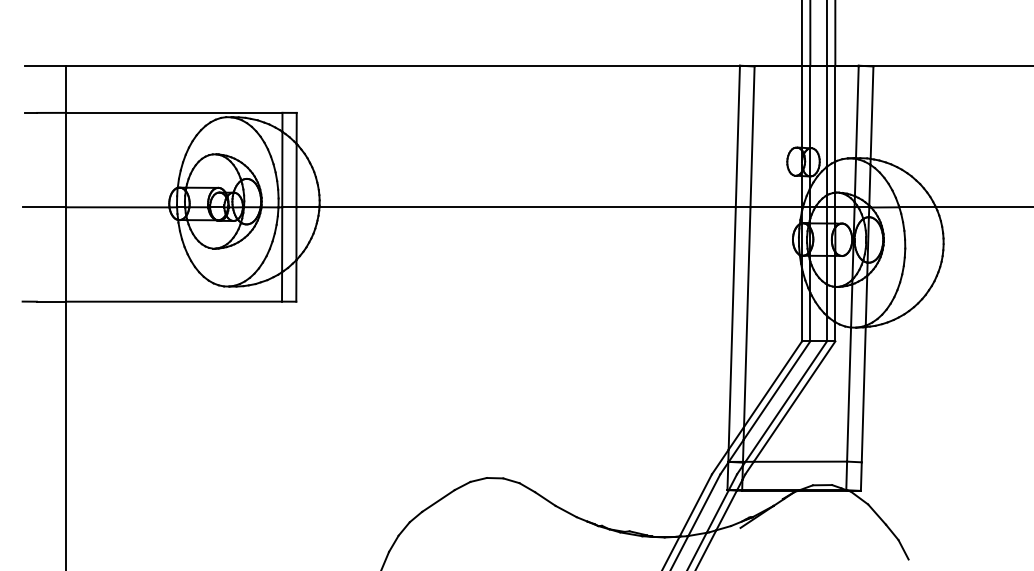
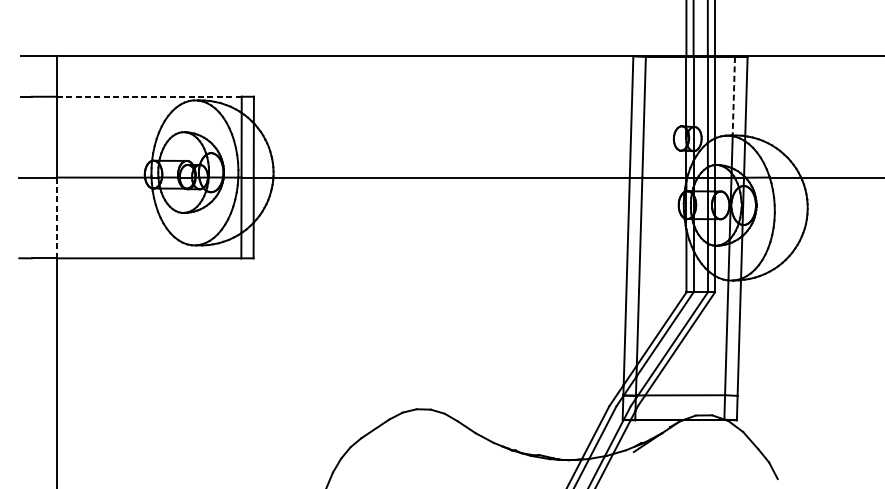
line: (174, 112) -> (149, 96), solid -> dashed
line: (857, 112) -> (733, 96), solid -> dashed
line: (66, 254) -> (56, 217), solid -> dashed

